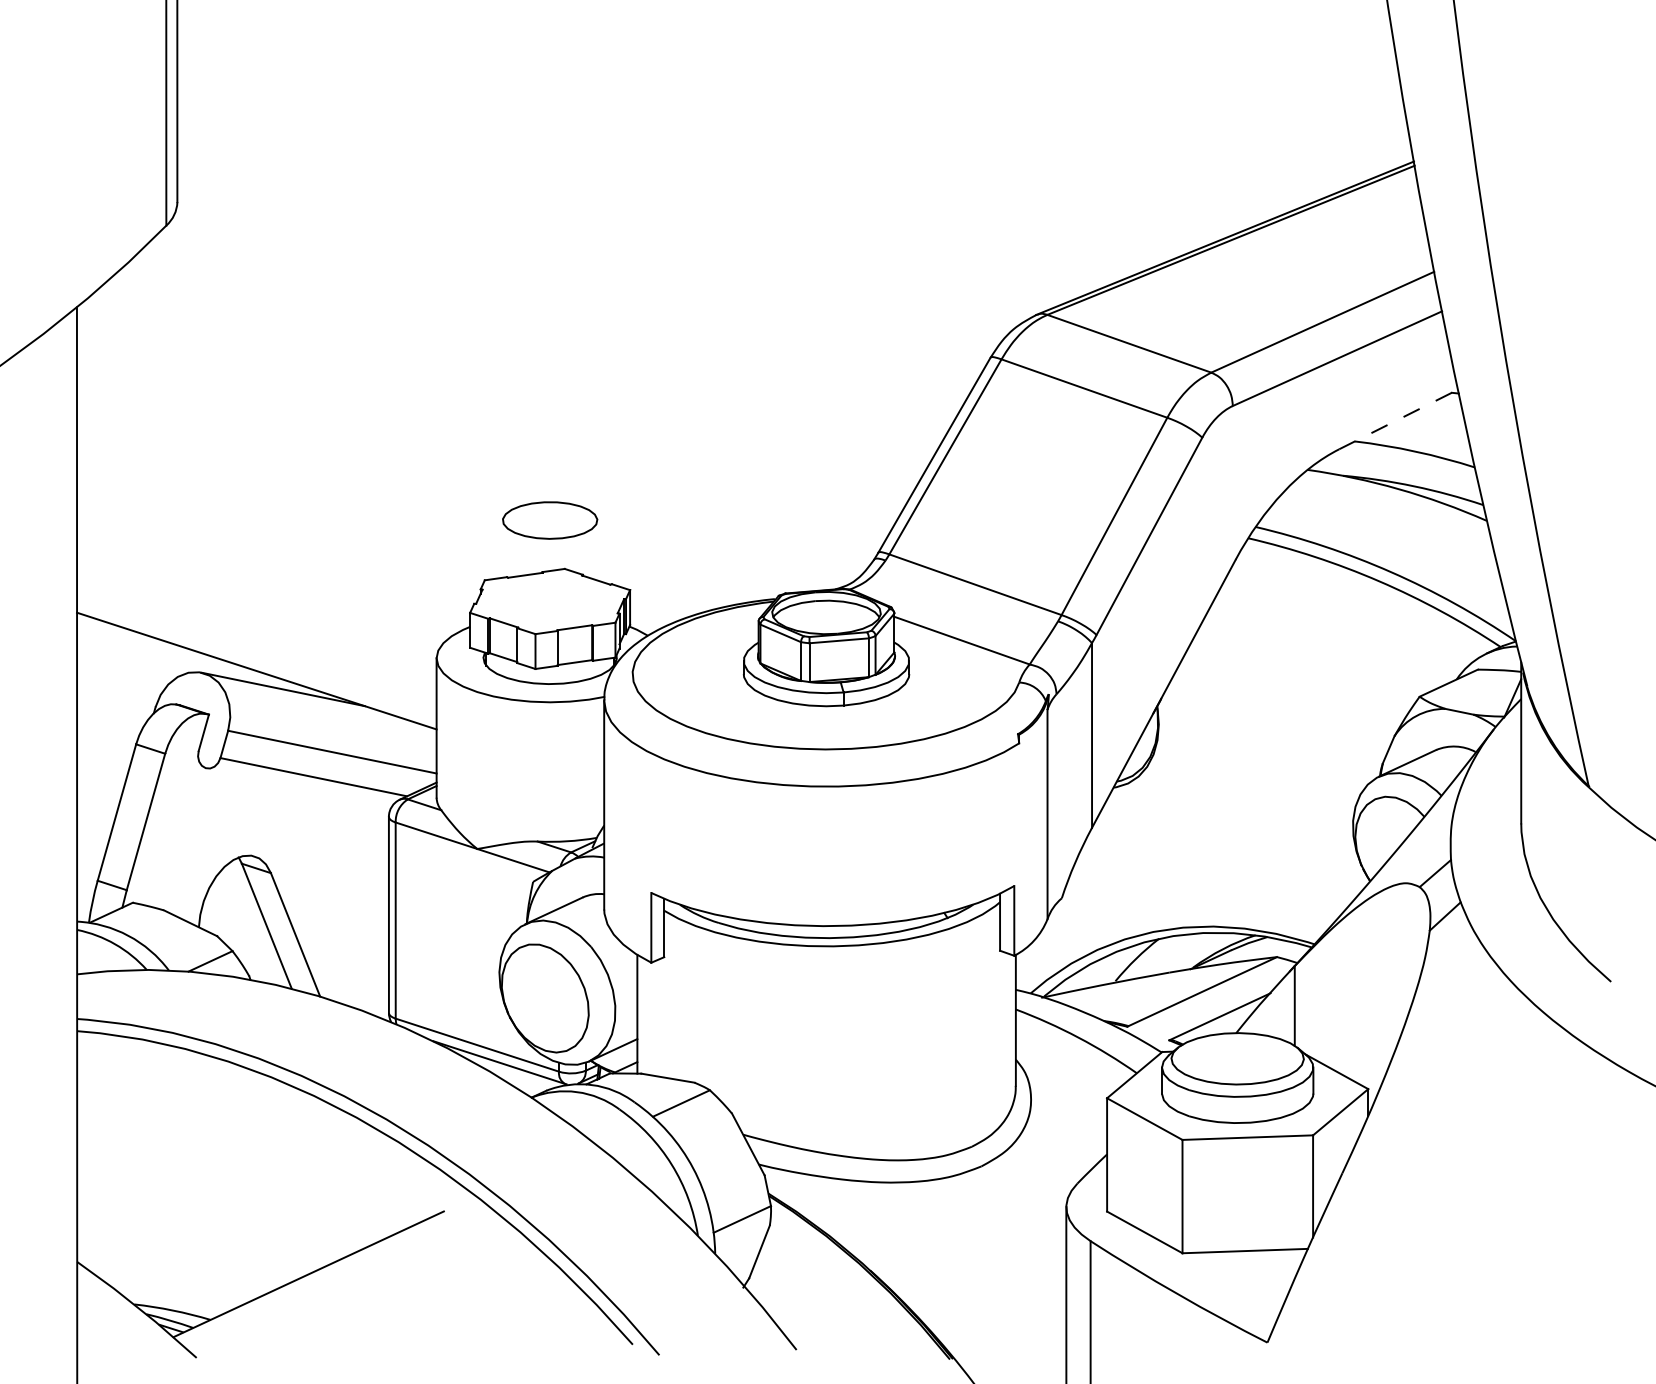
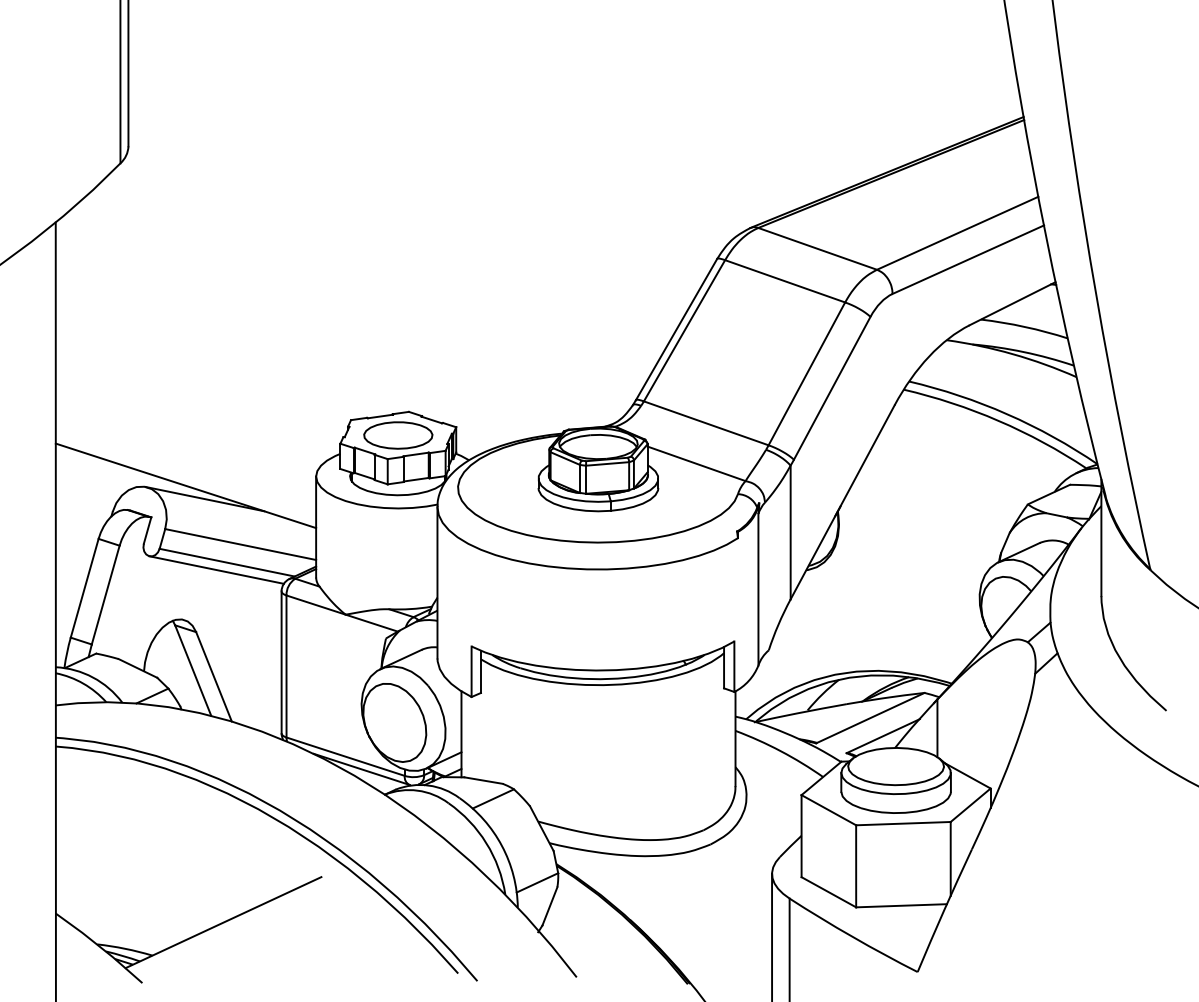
line: (1399, 419) -> (1013, 303), dashed -> solid
part: (550, 520) -> (398, 435), moved
line: (299, 787) -> (216, 570), added

